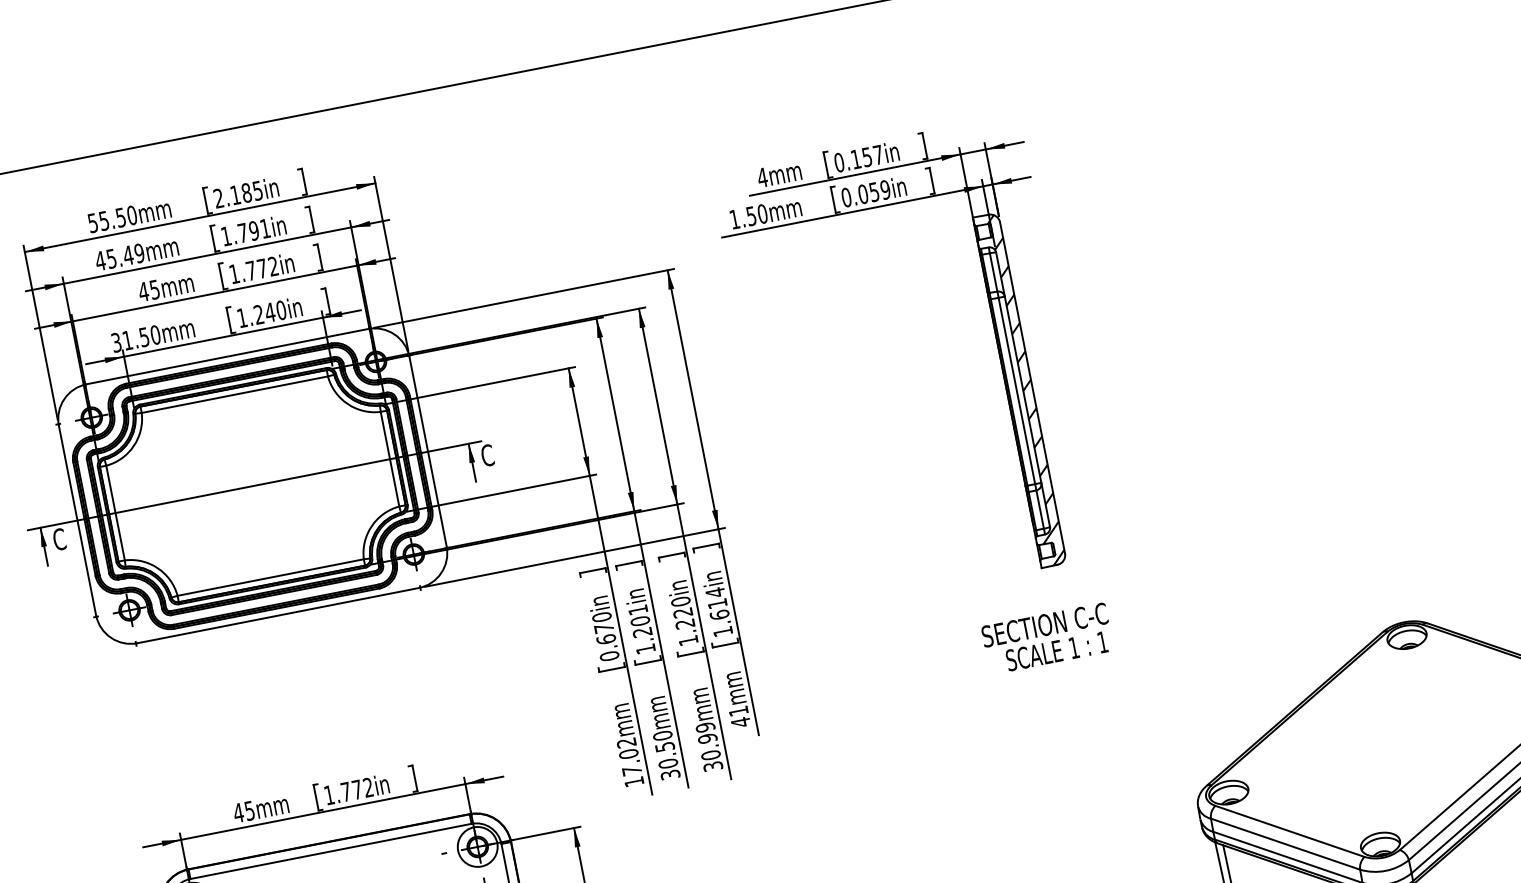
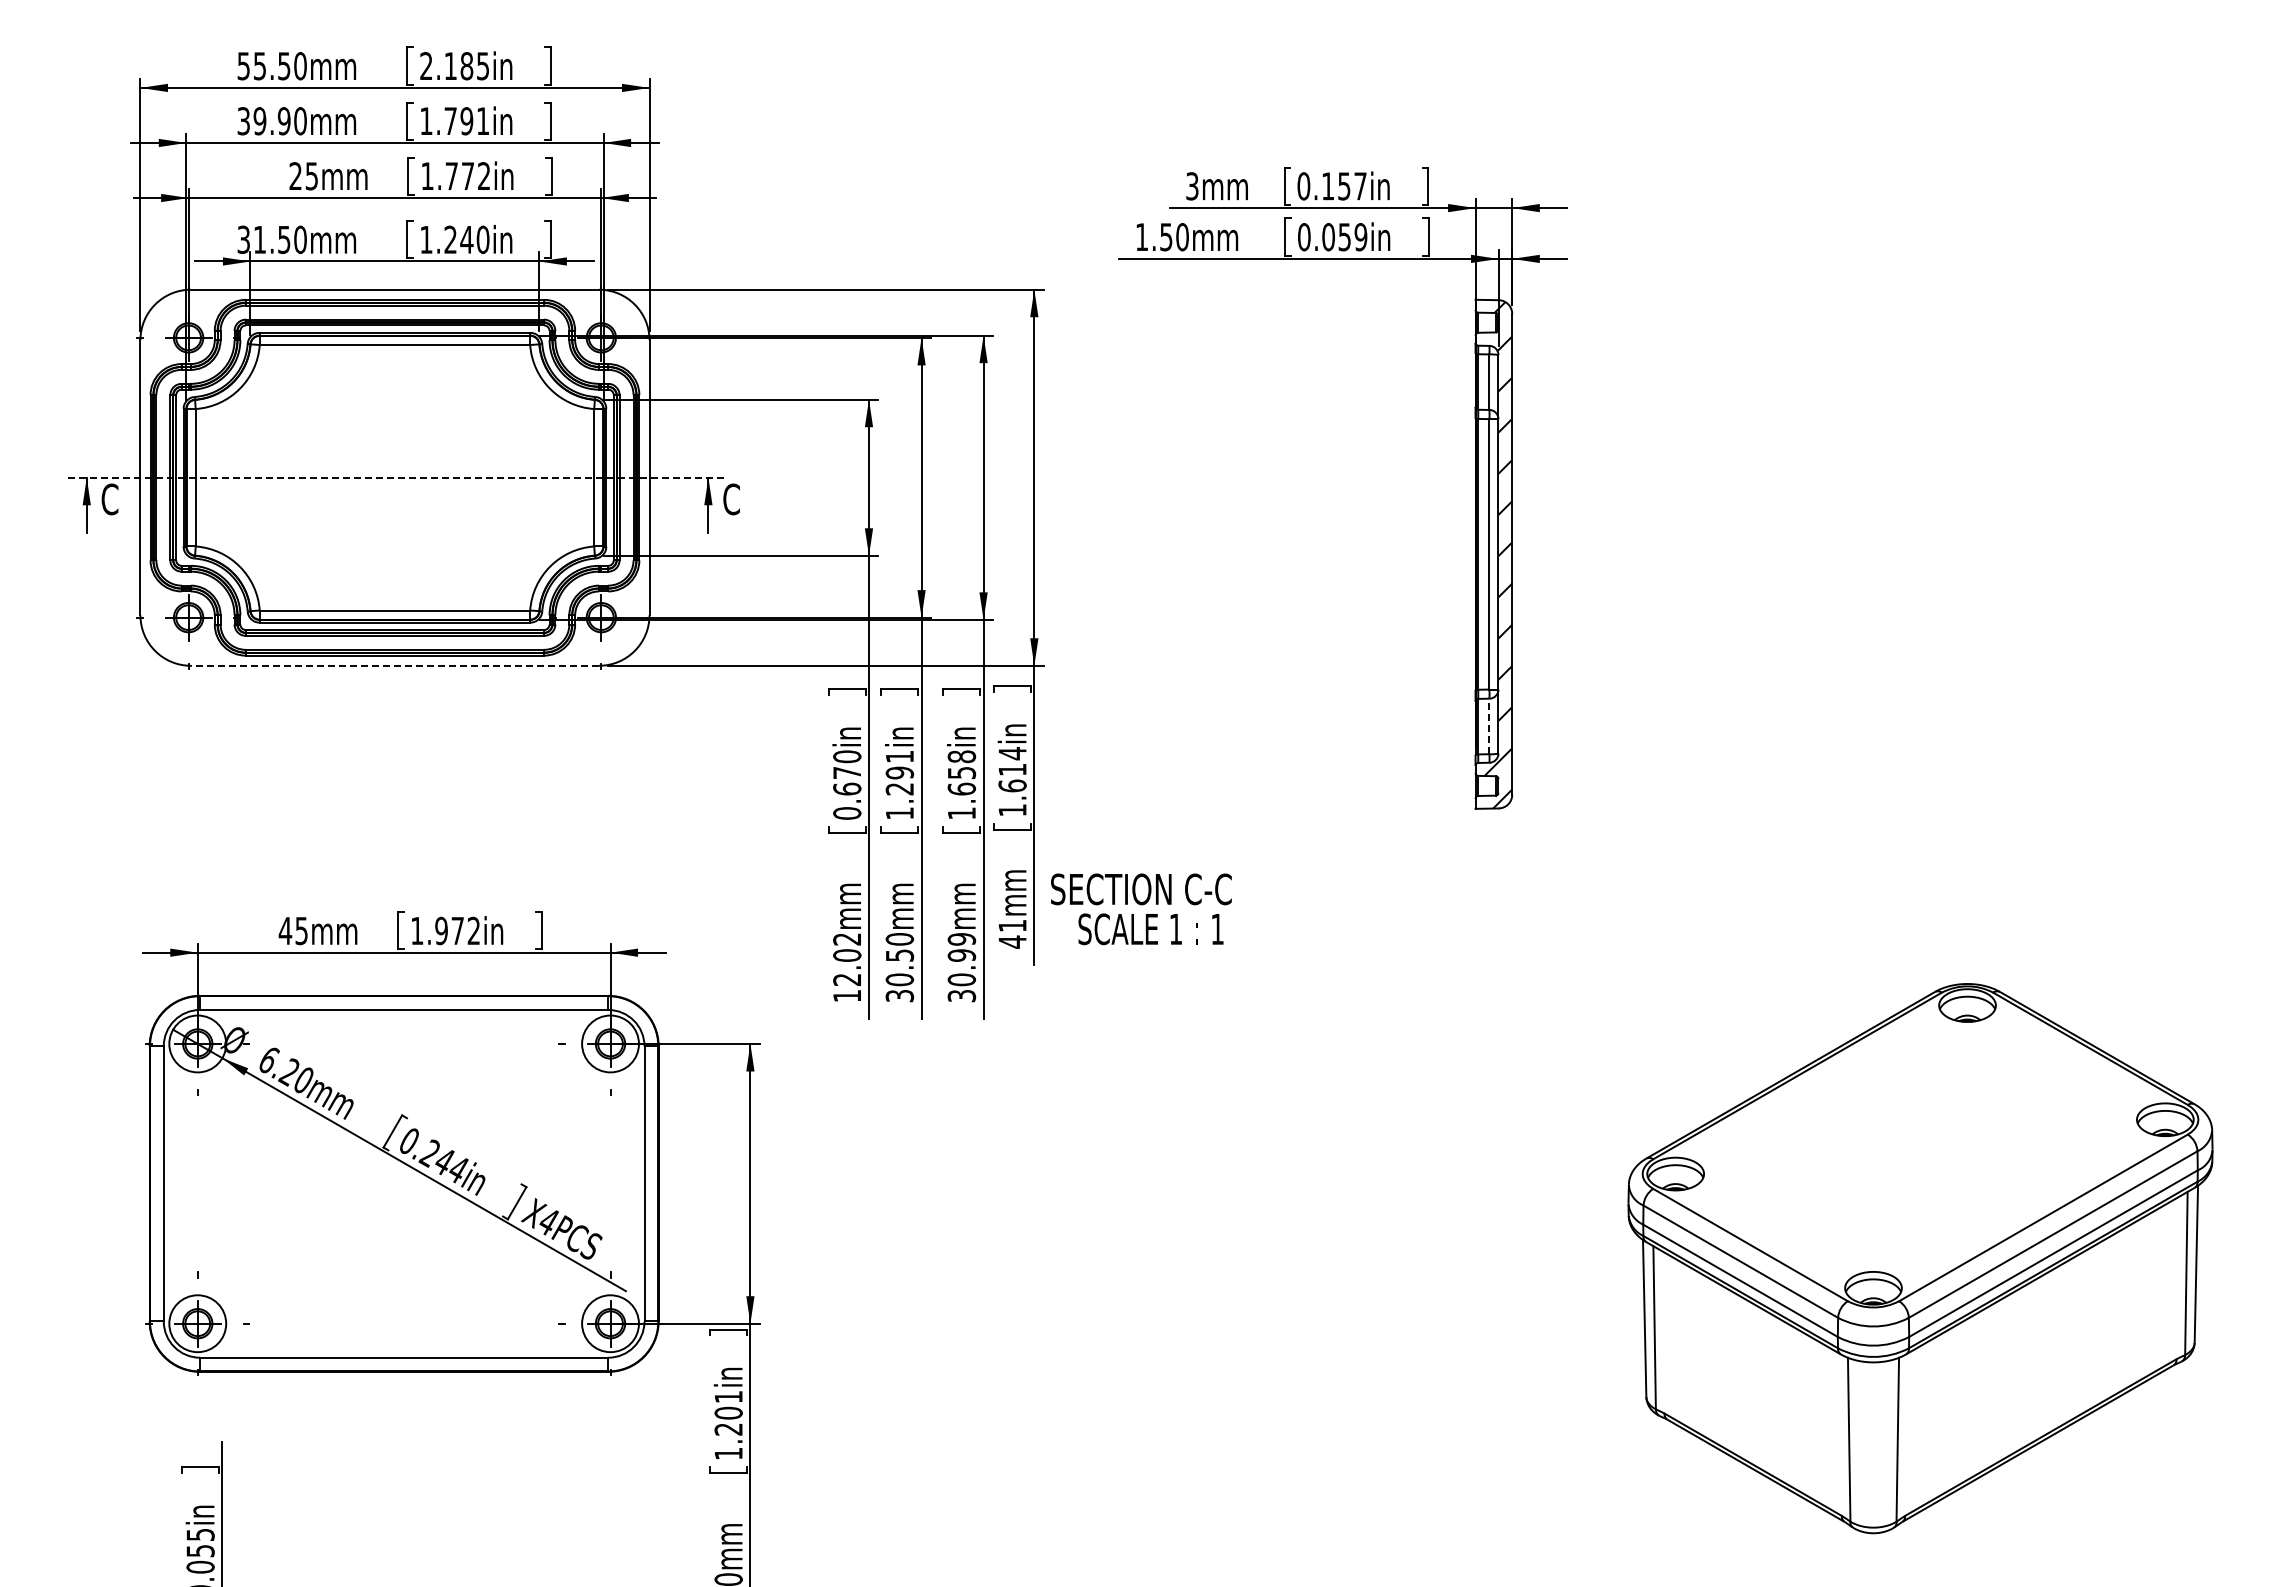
text: (762, 177) -> (1192, 186), 4mm -> 3mm
text: (119, 257) -> (271, 121), 45.49mm -> 39.90mm
text: (143, 291) -> (295, 175), 45mm -> 25mm
line: (255, 485) -> (398, 477), solid -> dashed
line: (1040, 509) -> (1489, 726), solid -> dashed
text: (682, 612) -> (961, 772), 1.220in -> 1.658in
line: (277, 615) -> (394, 665), solid -> dashed
text: (640, 620) -> (899, 772), 1.201in -> 1.291in
text: (1047, 638) -> (1141, 909), moved
text: (631, 770) -> (846, 979), 17.02mm -> 12.02mm
text: (345, 791) -> (441, 930), 1.772in -> 1.972in

